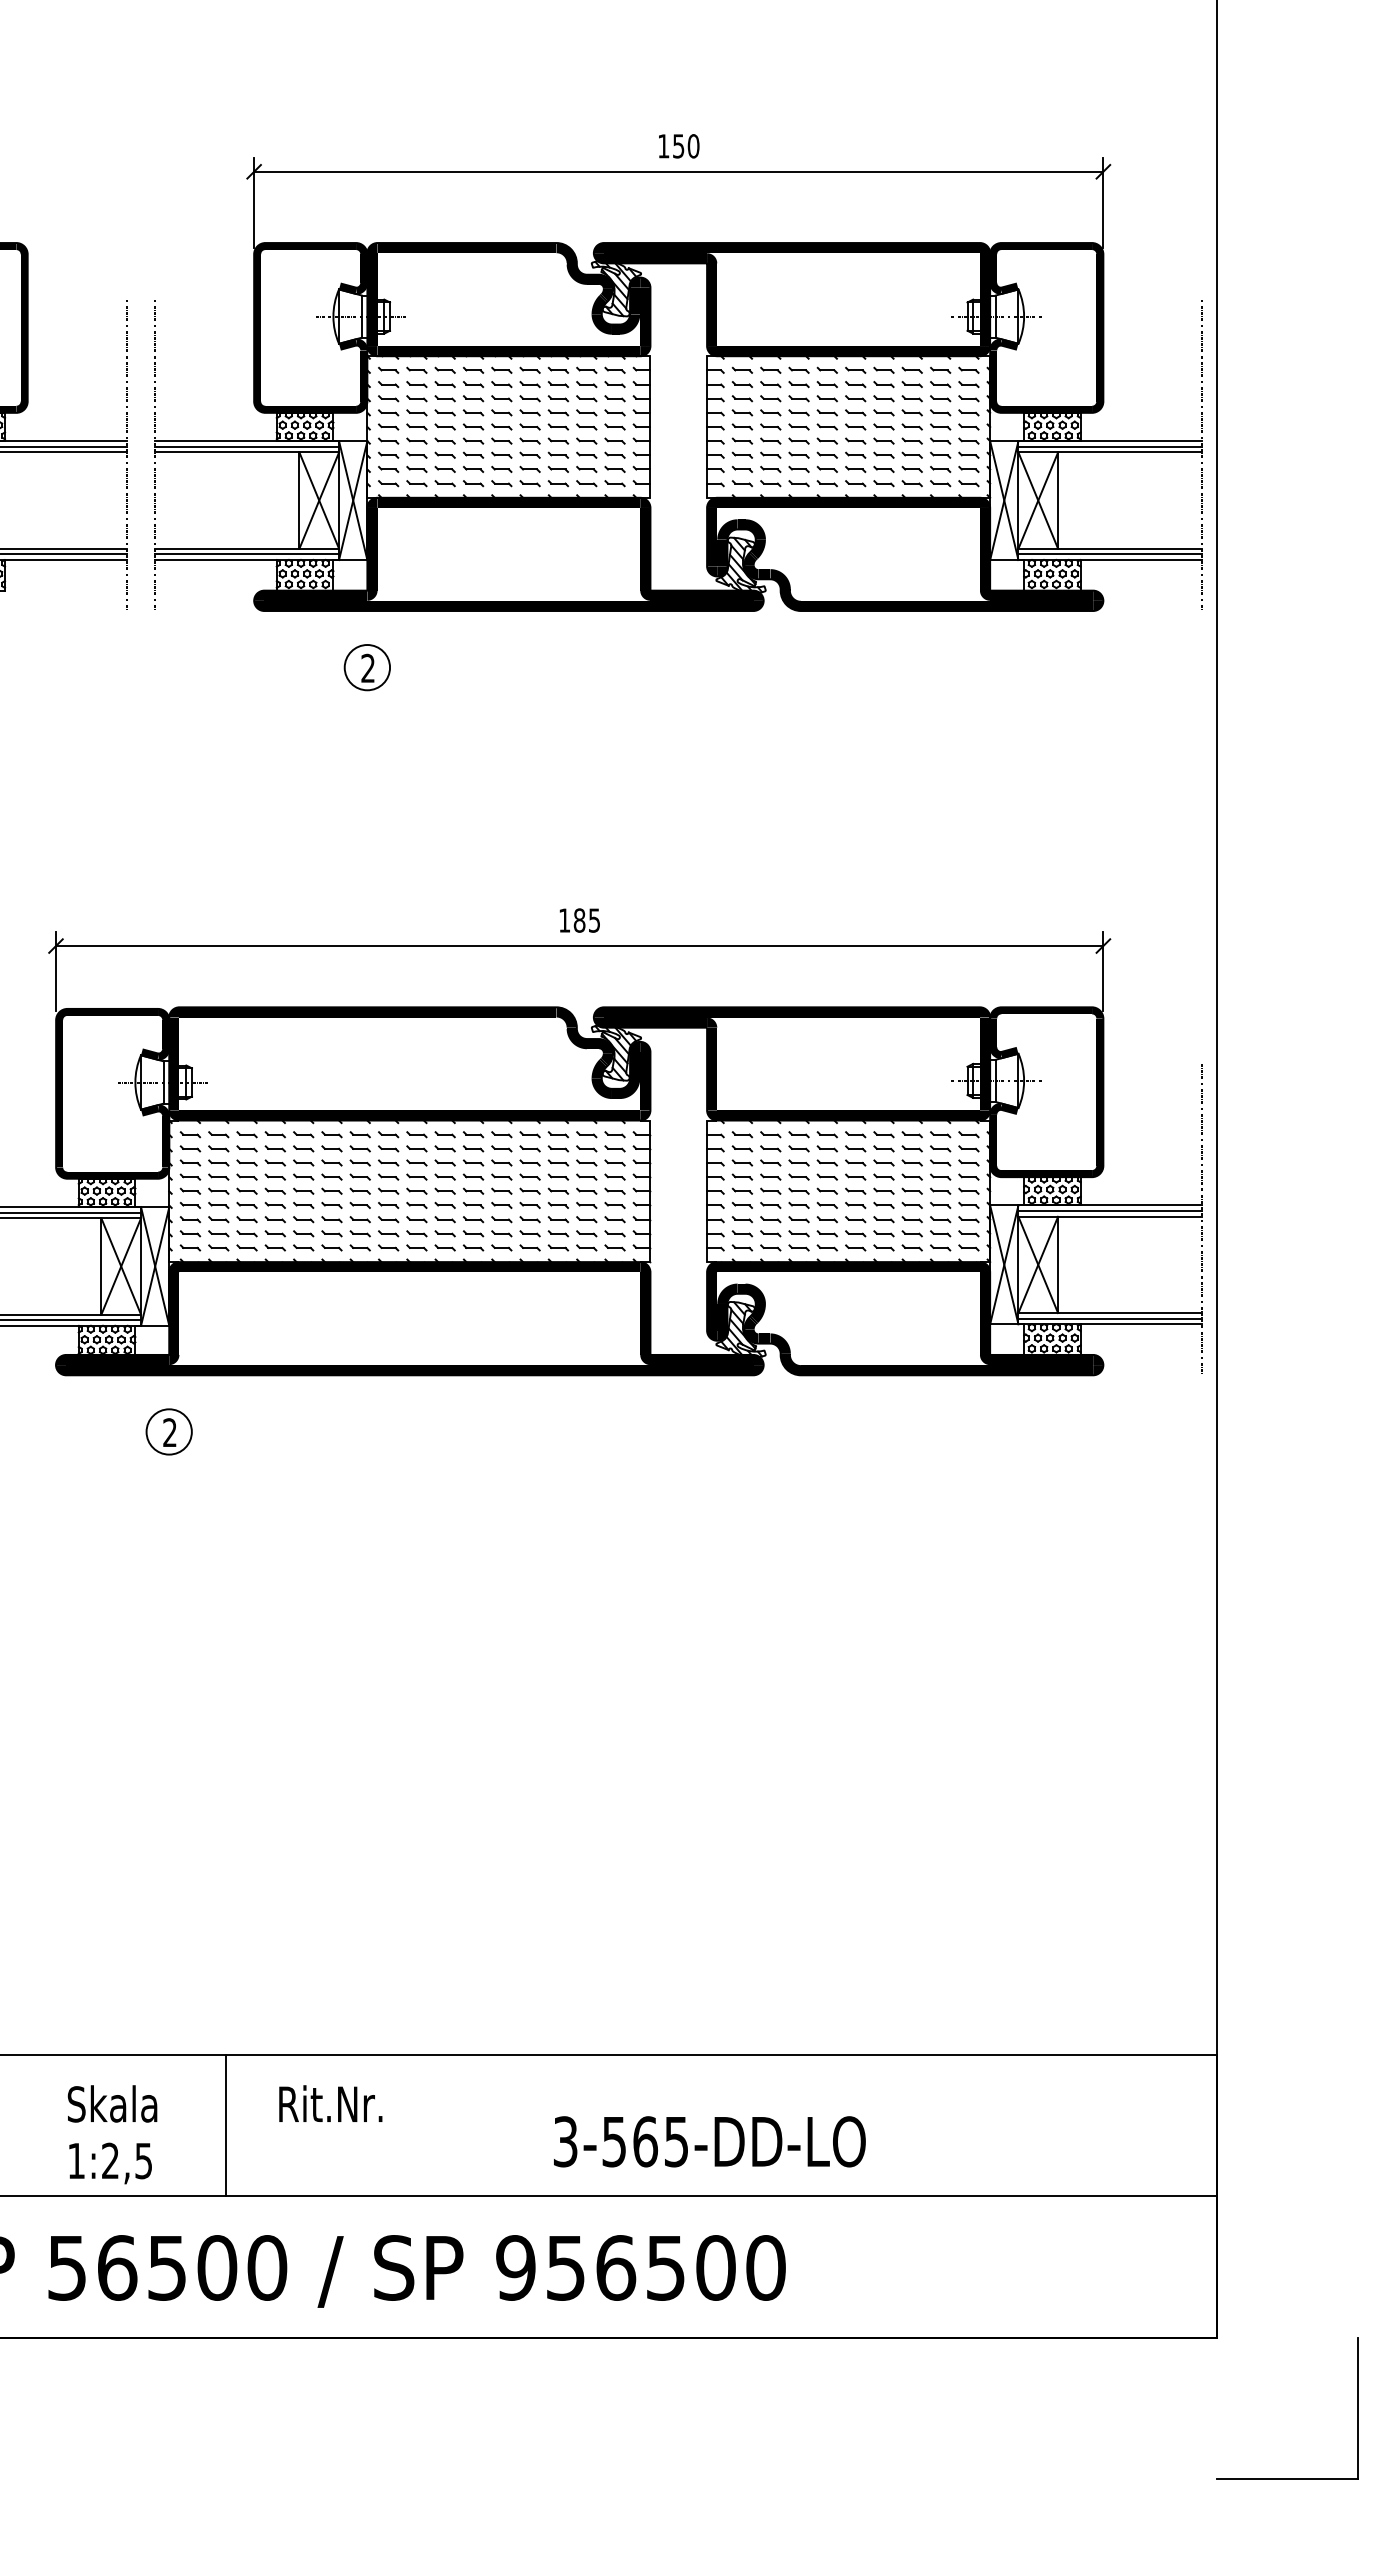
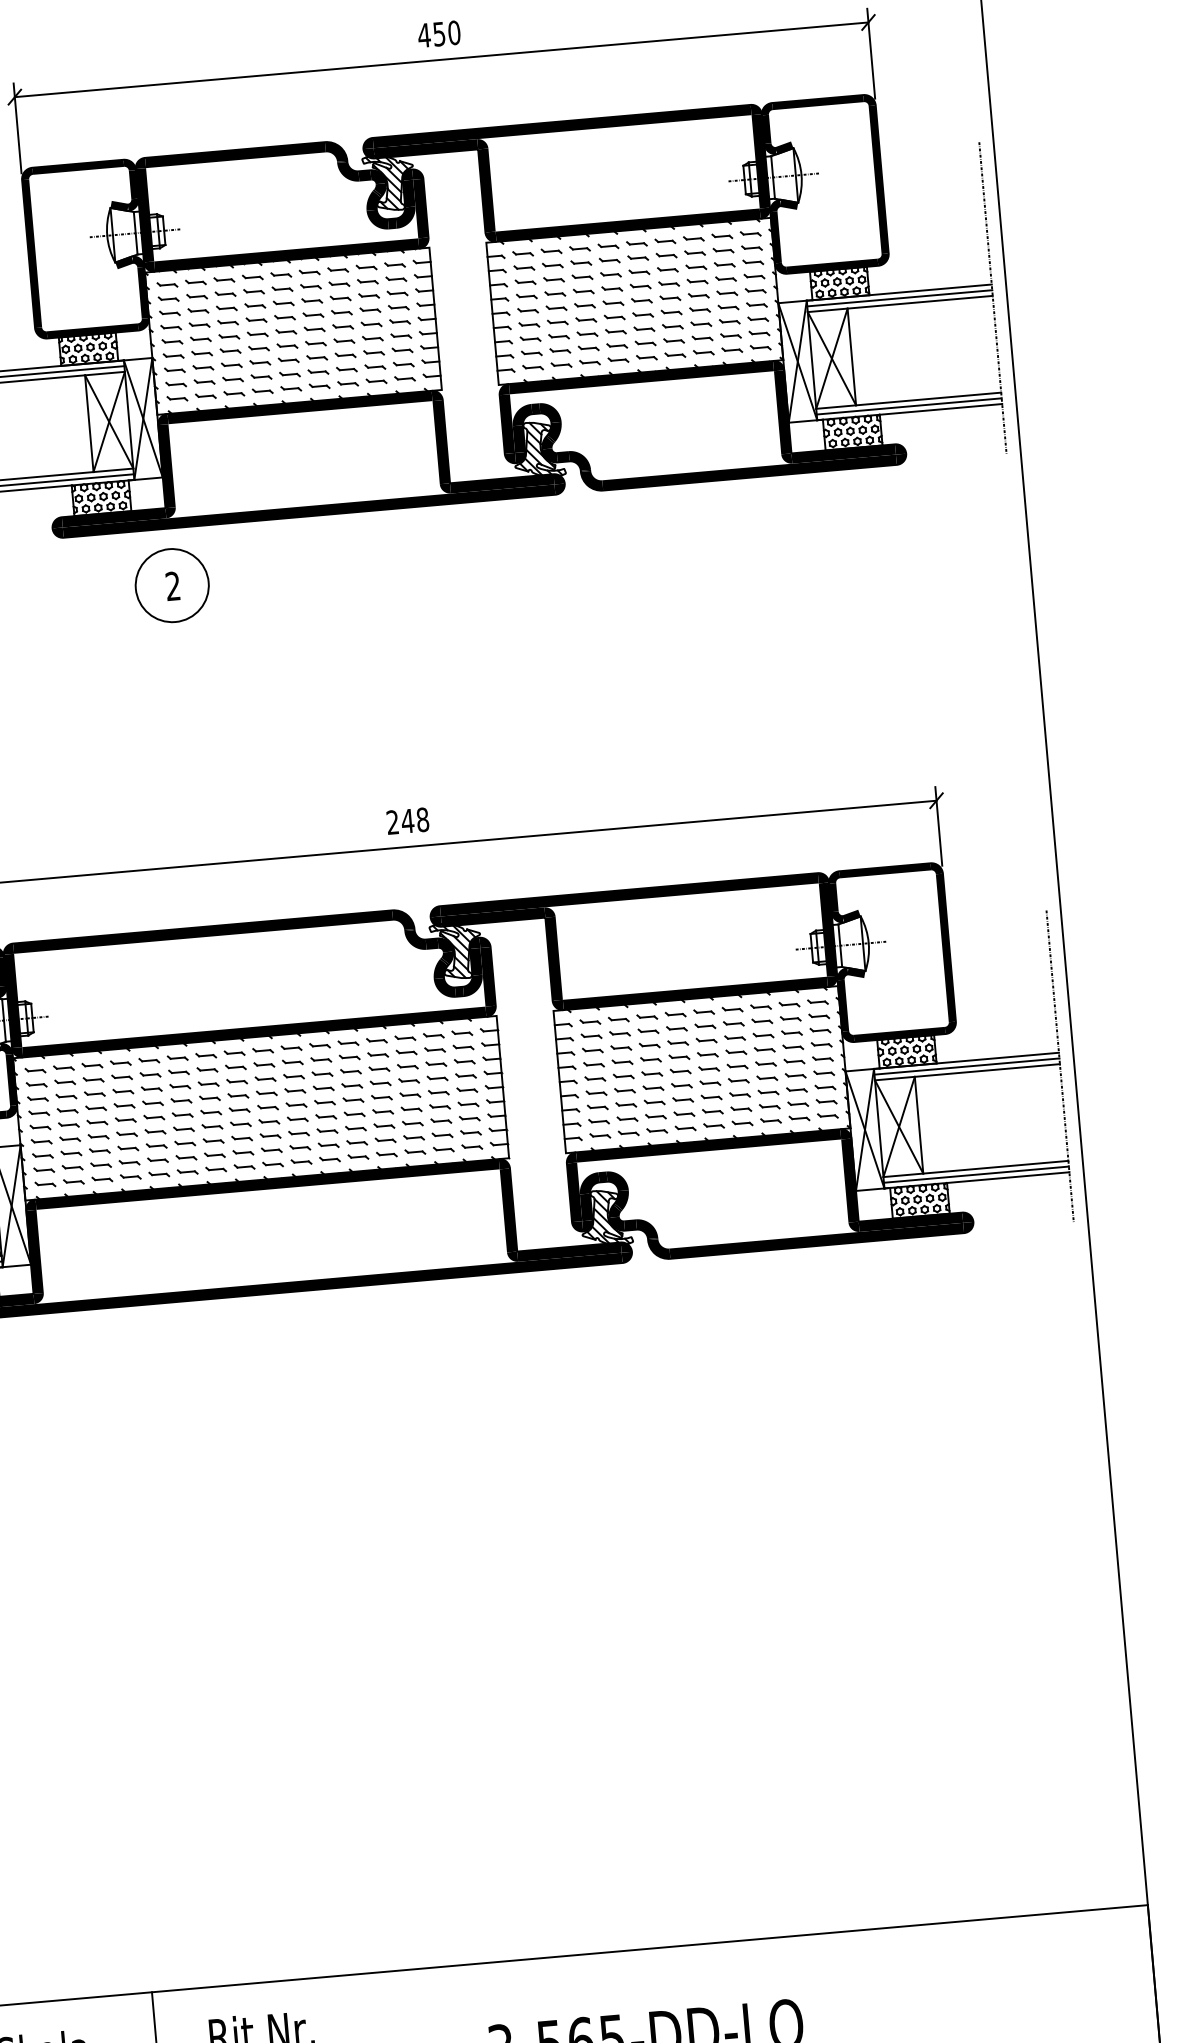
text: (663, 146) -> (424, 35), 150 -> 450
circle: (367, 667) -> (172, 585), size x1.6
text: (579, 920) -> (407, 821), 185 -> 248
part: (168, 1431) -> (39, 1370), removed

